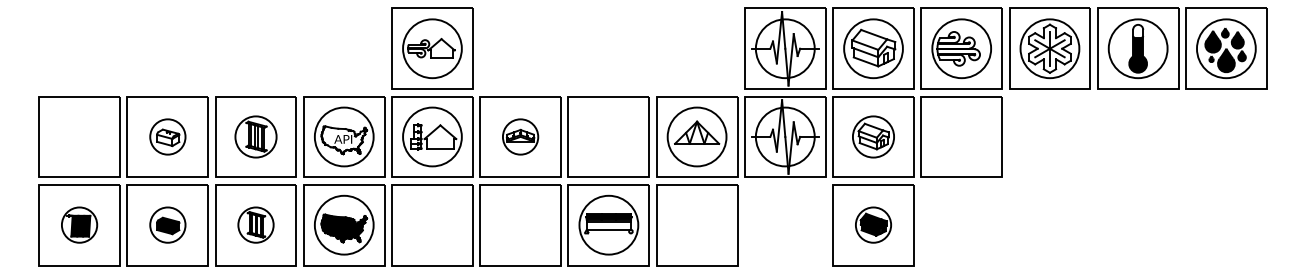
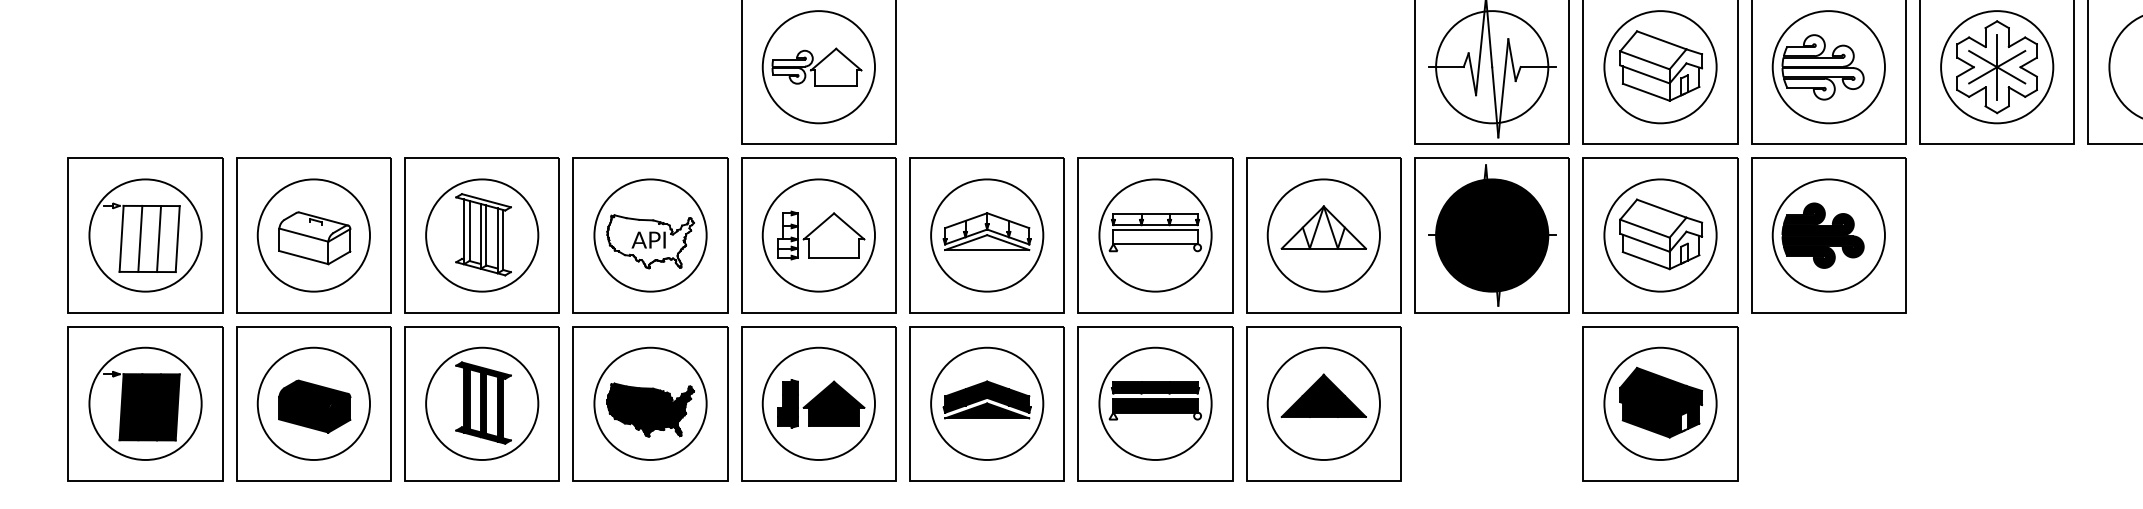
part: (79, 136) -> (145, 234), added
part: (167, 136) -> (313, 234), size x1.67
part: (255, 136) -> (481, 234), size x1.43
part: (520, 136) -> (986, 234), size x1.67
part: (608, 136) -> (1154, 234), added
fill: (784, 136) -> (1490, 234), added
part: (873, 136) -> (1660, 234), size x1.43
part: (961, 136) -> (1828, 234), added
part: (79, 224) -> (145, 402), size x1.67
part: (167, 224) -> (313, 402), size x1.67
part: (255, 224) -> (481, 402), size x1.67
part: (432, 224) -> (818, 402), added
part: (520, 224) -> (986, 402), added
part: (696, 224) -> (1322, 402), added
part: (873, 224) -> (1660, 402), size x1.67
fill: (608, 225) -> (1154, 404), added

